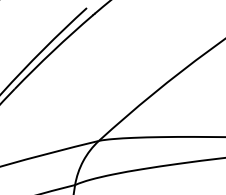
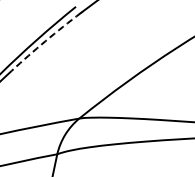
arc: (53, 51) -> (45, 41), solid -> dashed

